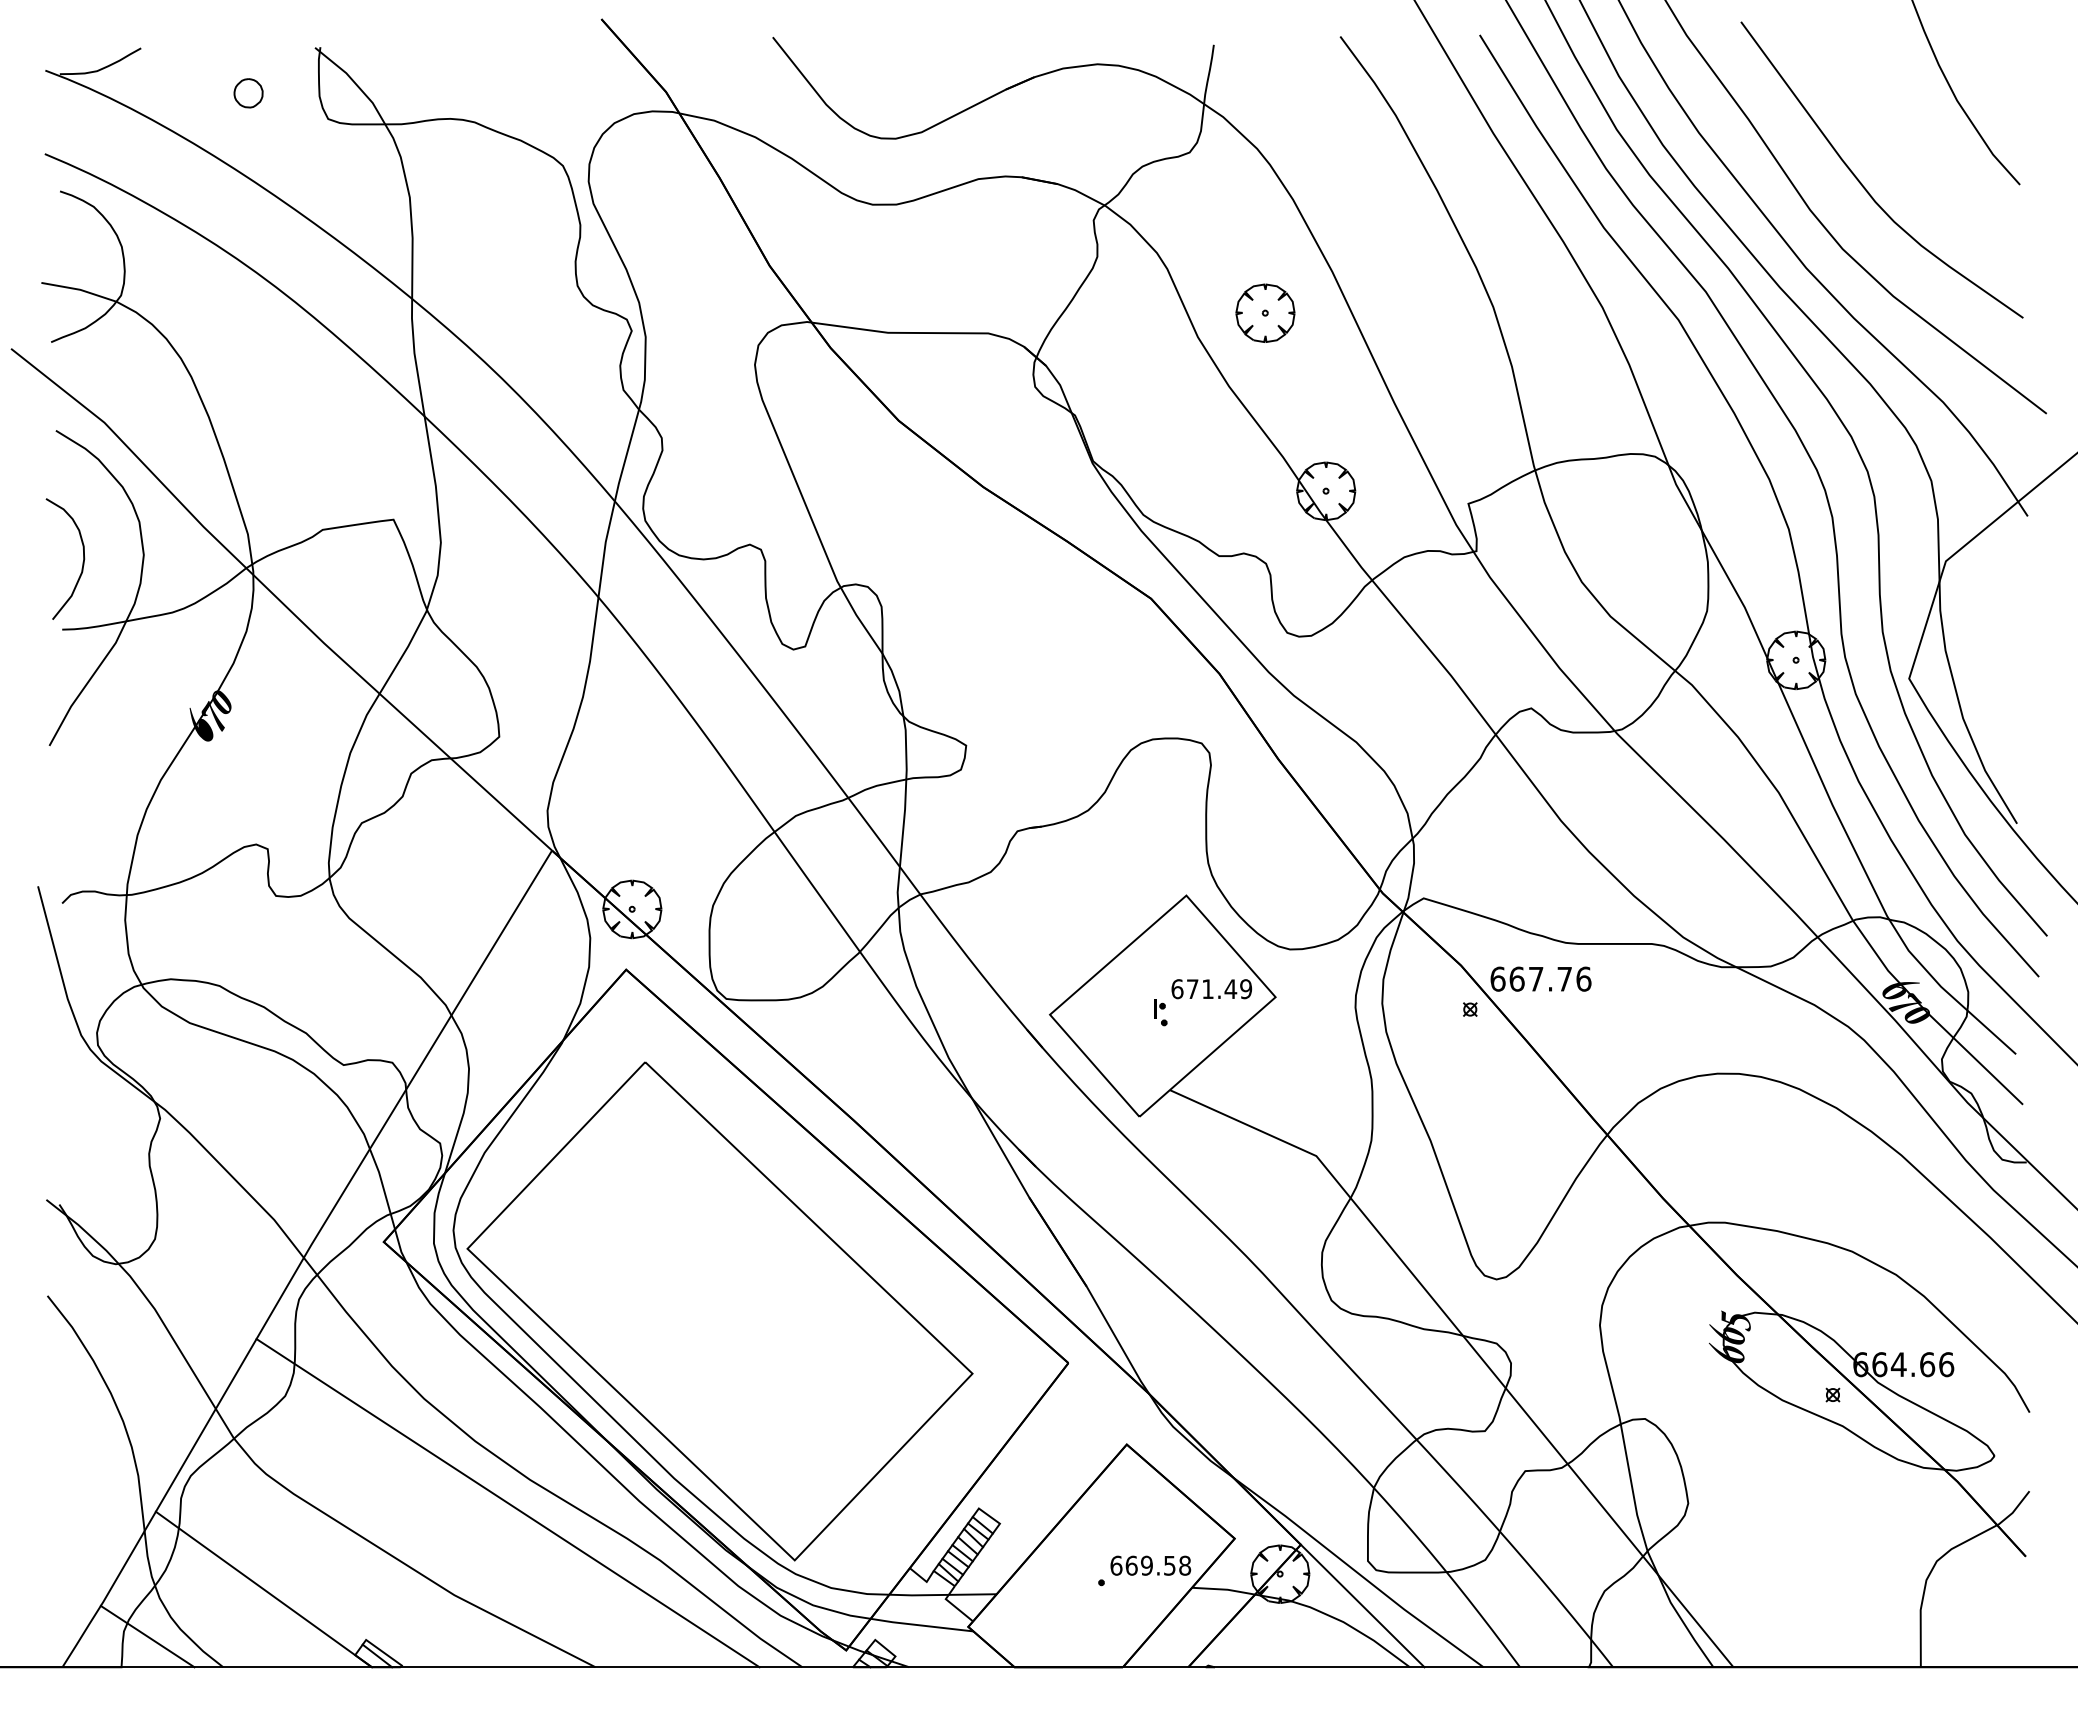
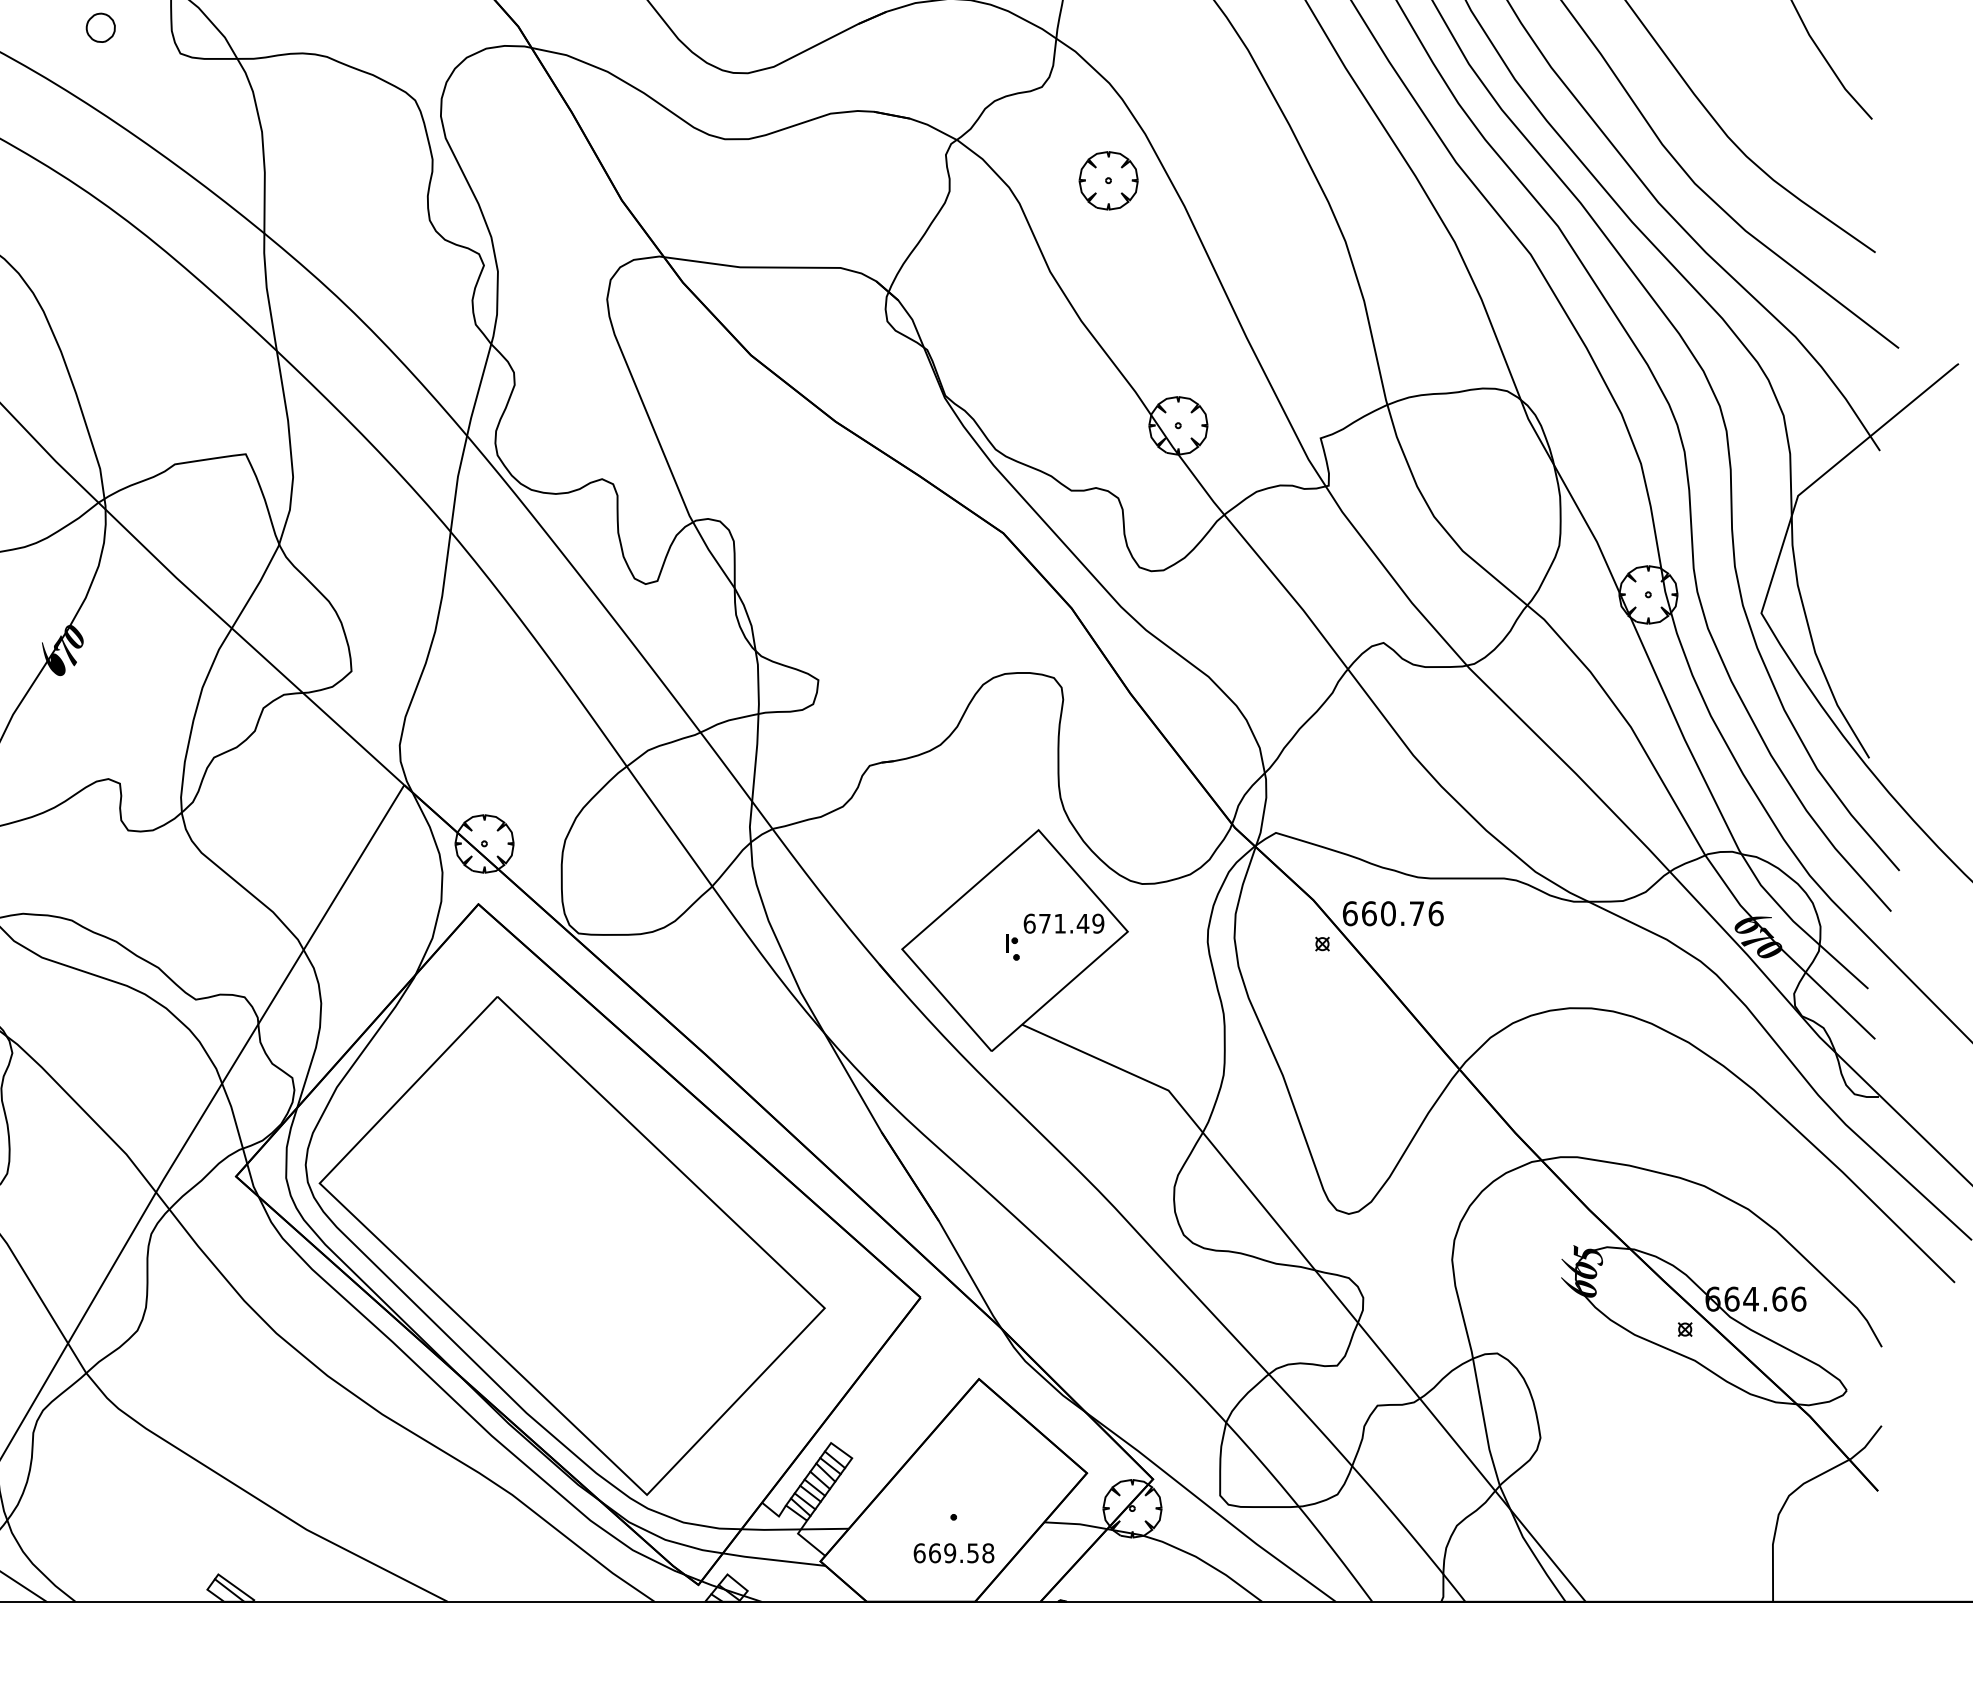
part: (1265, 312) -> (1108, 180), moved
text: (1535, 978) -> (1387, 913), 667.76 -> 660.76
line: (507, 1503) -> (359, 1438), removed
text: (1150, 1565) -> (953, 1553), moved
line: (263, 1589) -> (115, 1524), removed
line: (1362, 1605) -> (1214, 1540), removed

